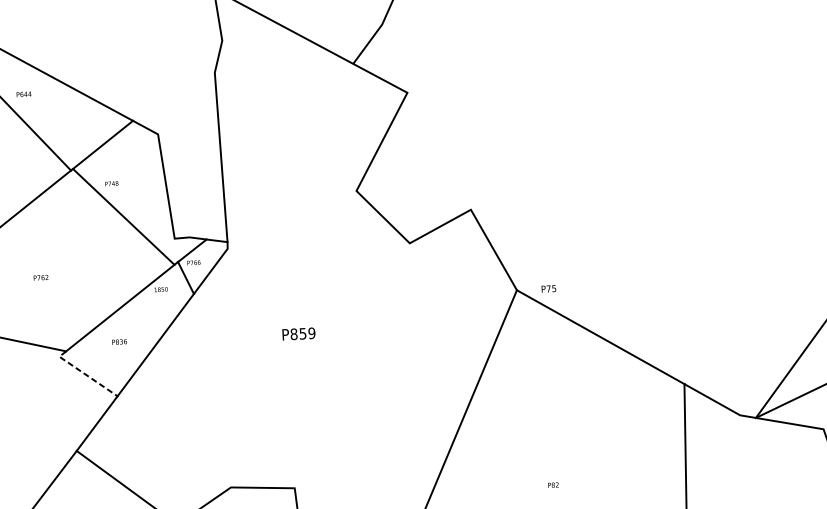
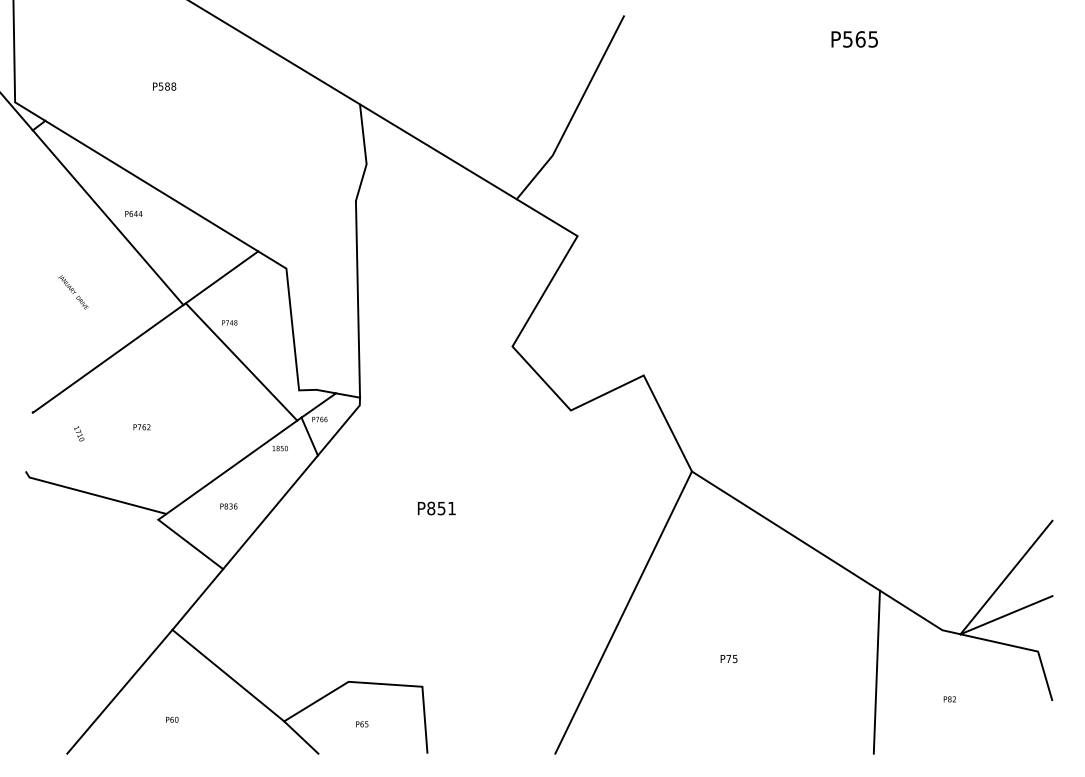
text: (548, 289) -> (728, 659), moved
text: (312, 333) -> (452, 508), P859 -> P851
line: (84, 374) -> (186, 541), dashed -> solid
text: (553, 485) -> (949, 699), moved

